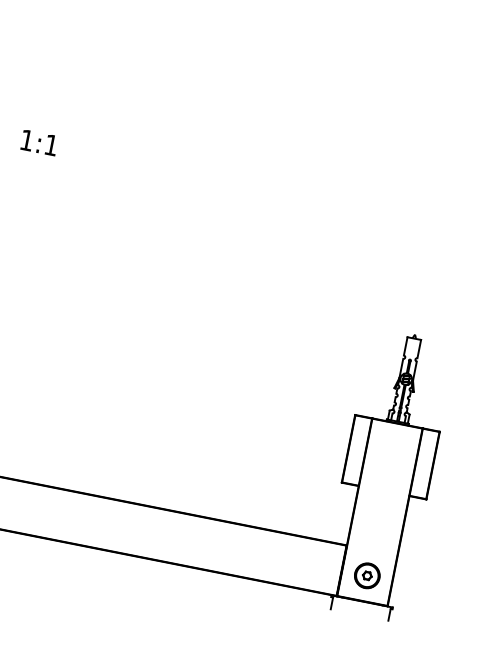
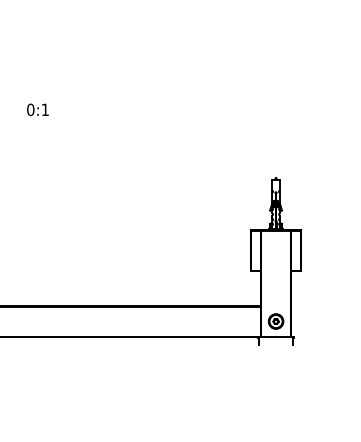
text: (26, 139) -> (30, 109), 1:1 -> 0:1

